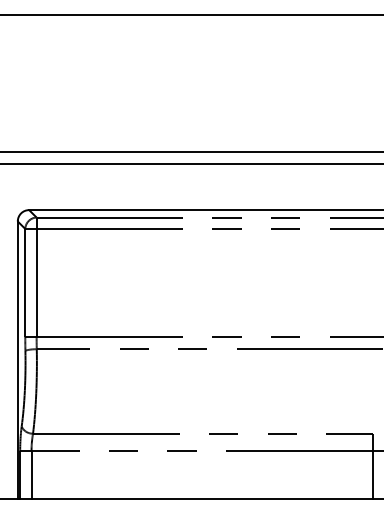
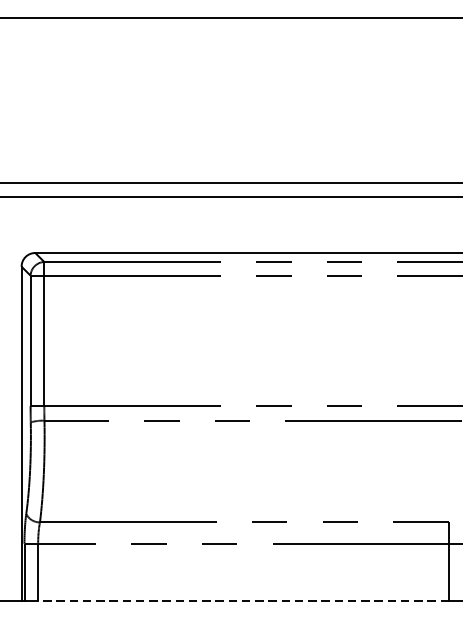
line: (202, 498) -> (244, 600), solid -> dashed

